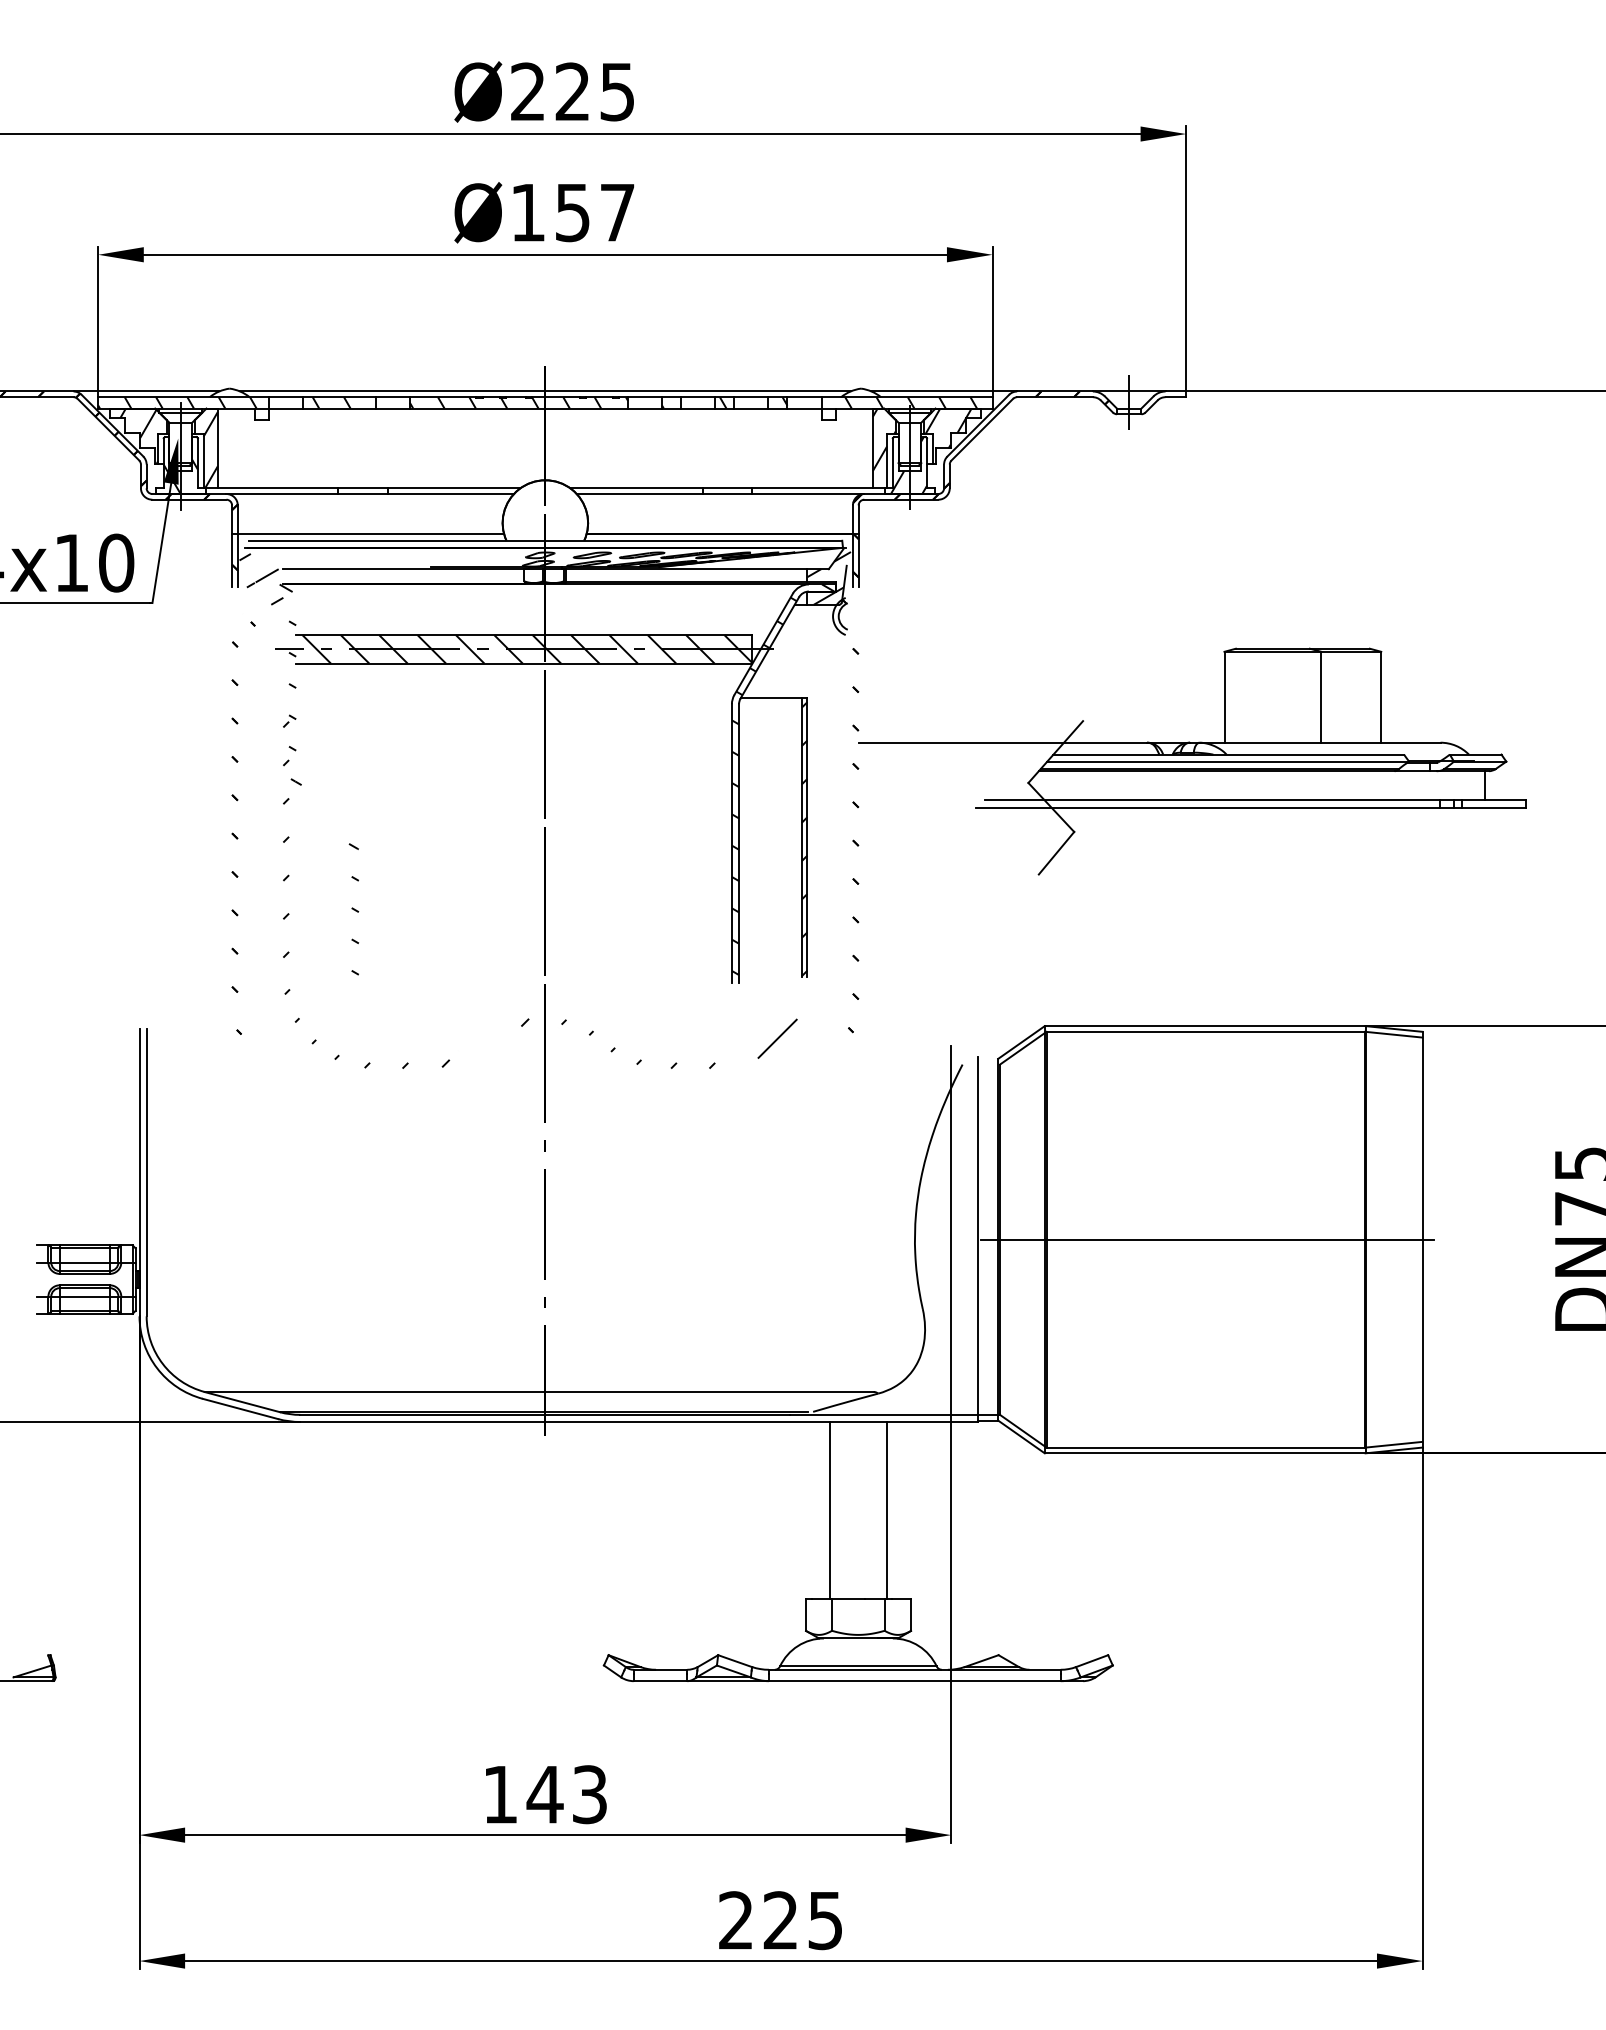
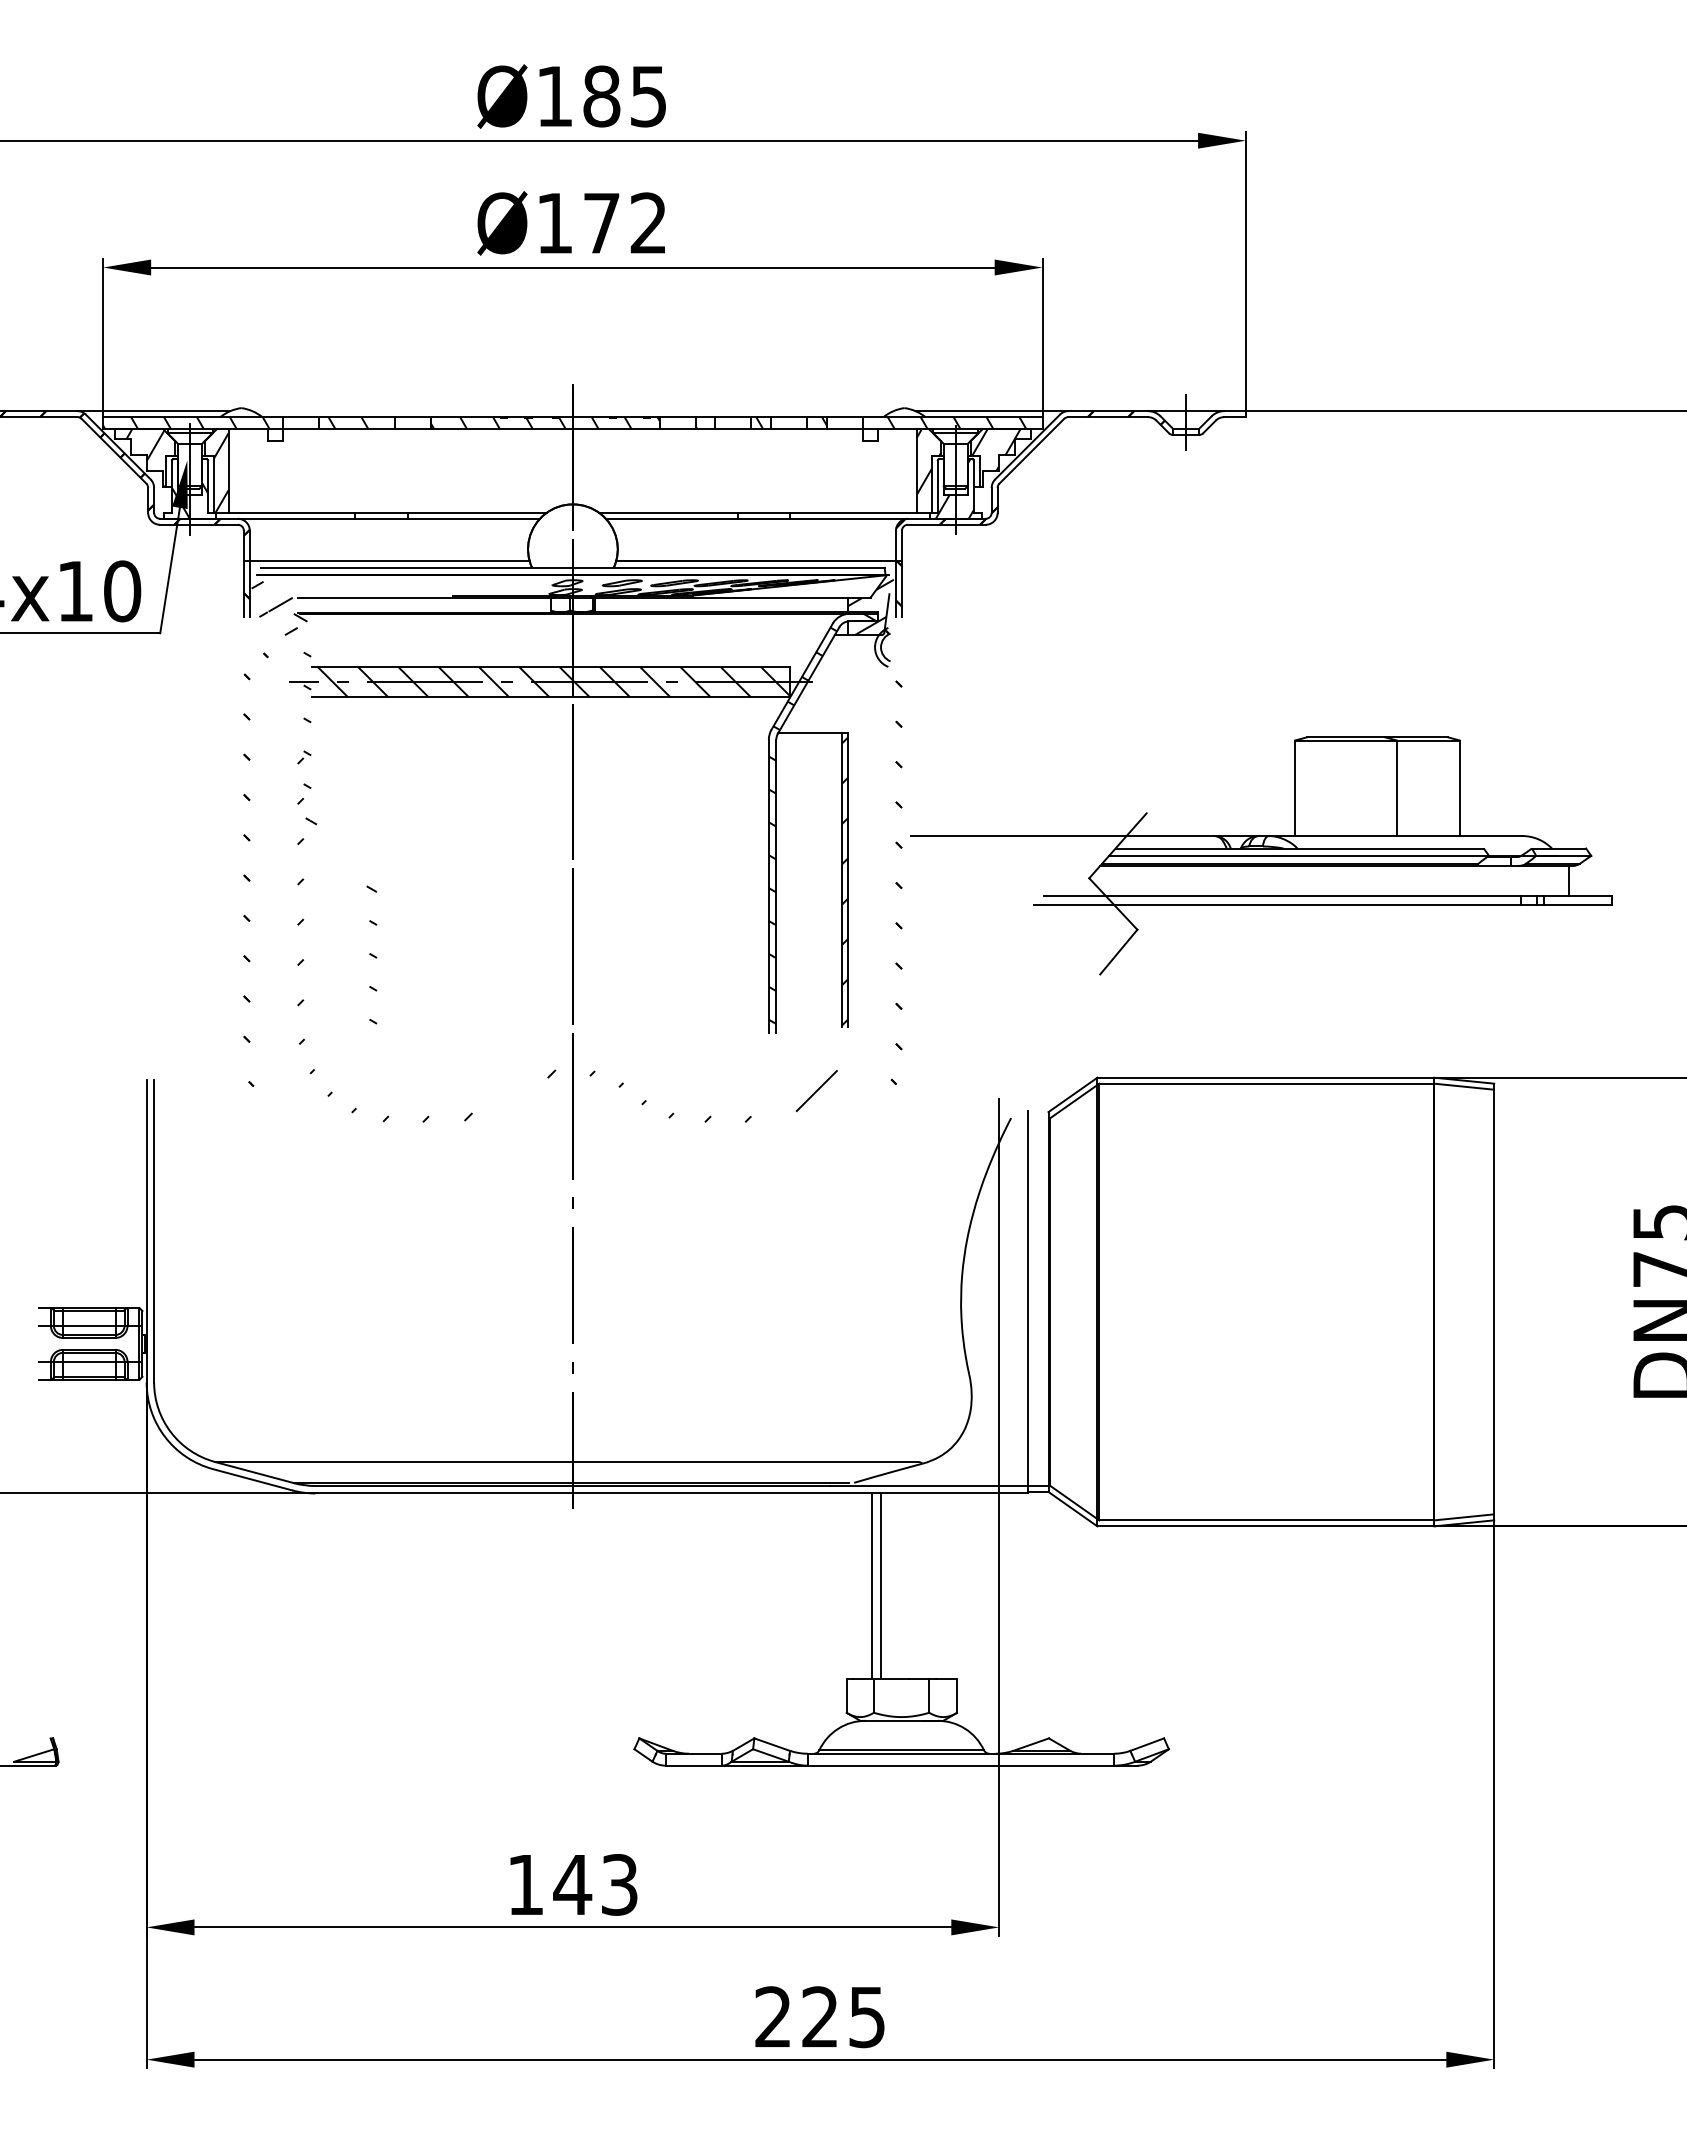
text: (550, 91) -> (578, 96), Ø225 -> Ø185
text: (595, 212) -> (625, 223), Ø157 -> Ø172
line: (544, 391) -> (572, 411), removed
part: (1192, 761) -> (1261, 855), moved
line: (1207, 1240) -> (1268, 1302), removed
line: (886, 1509) -> (880, 1585), moved

